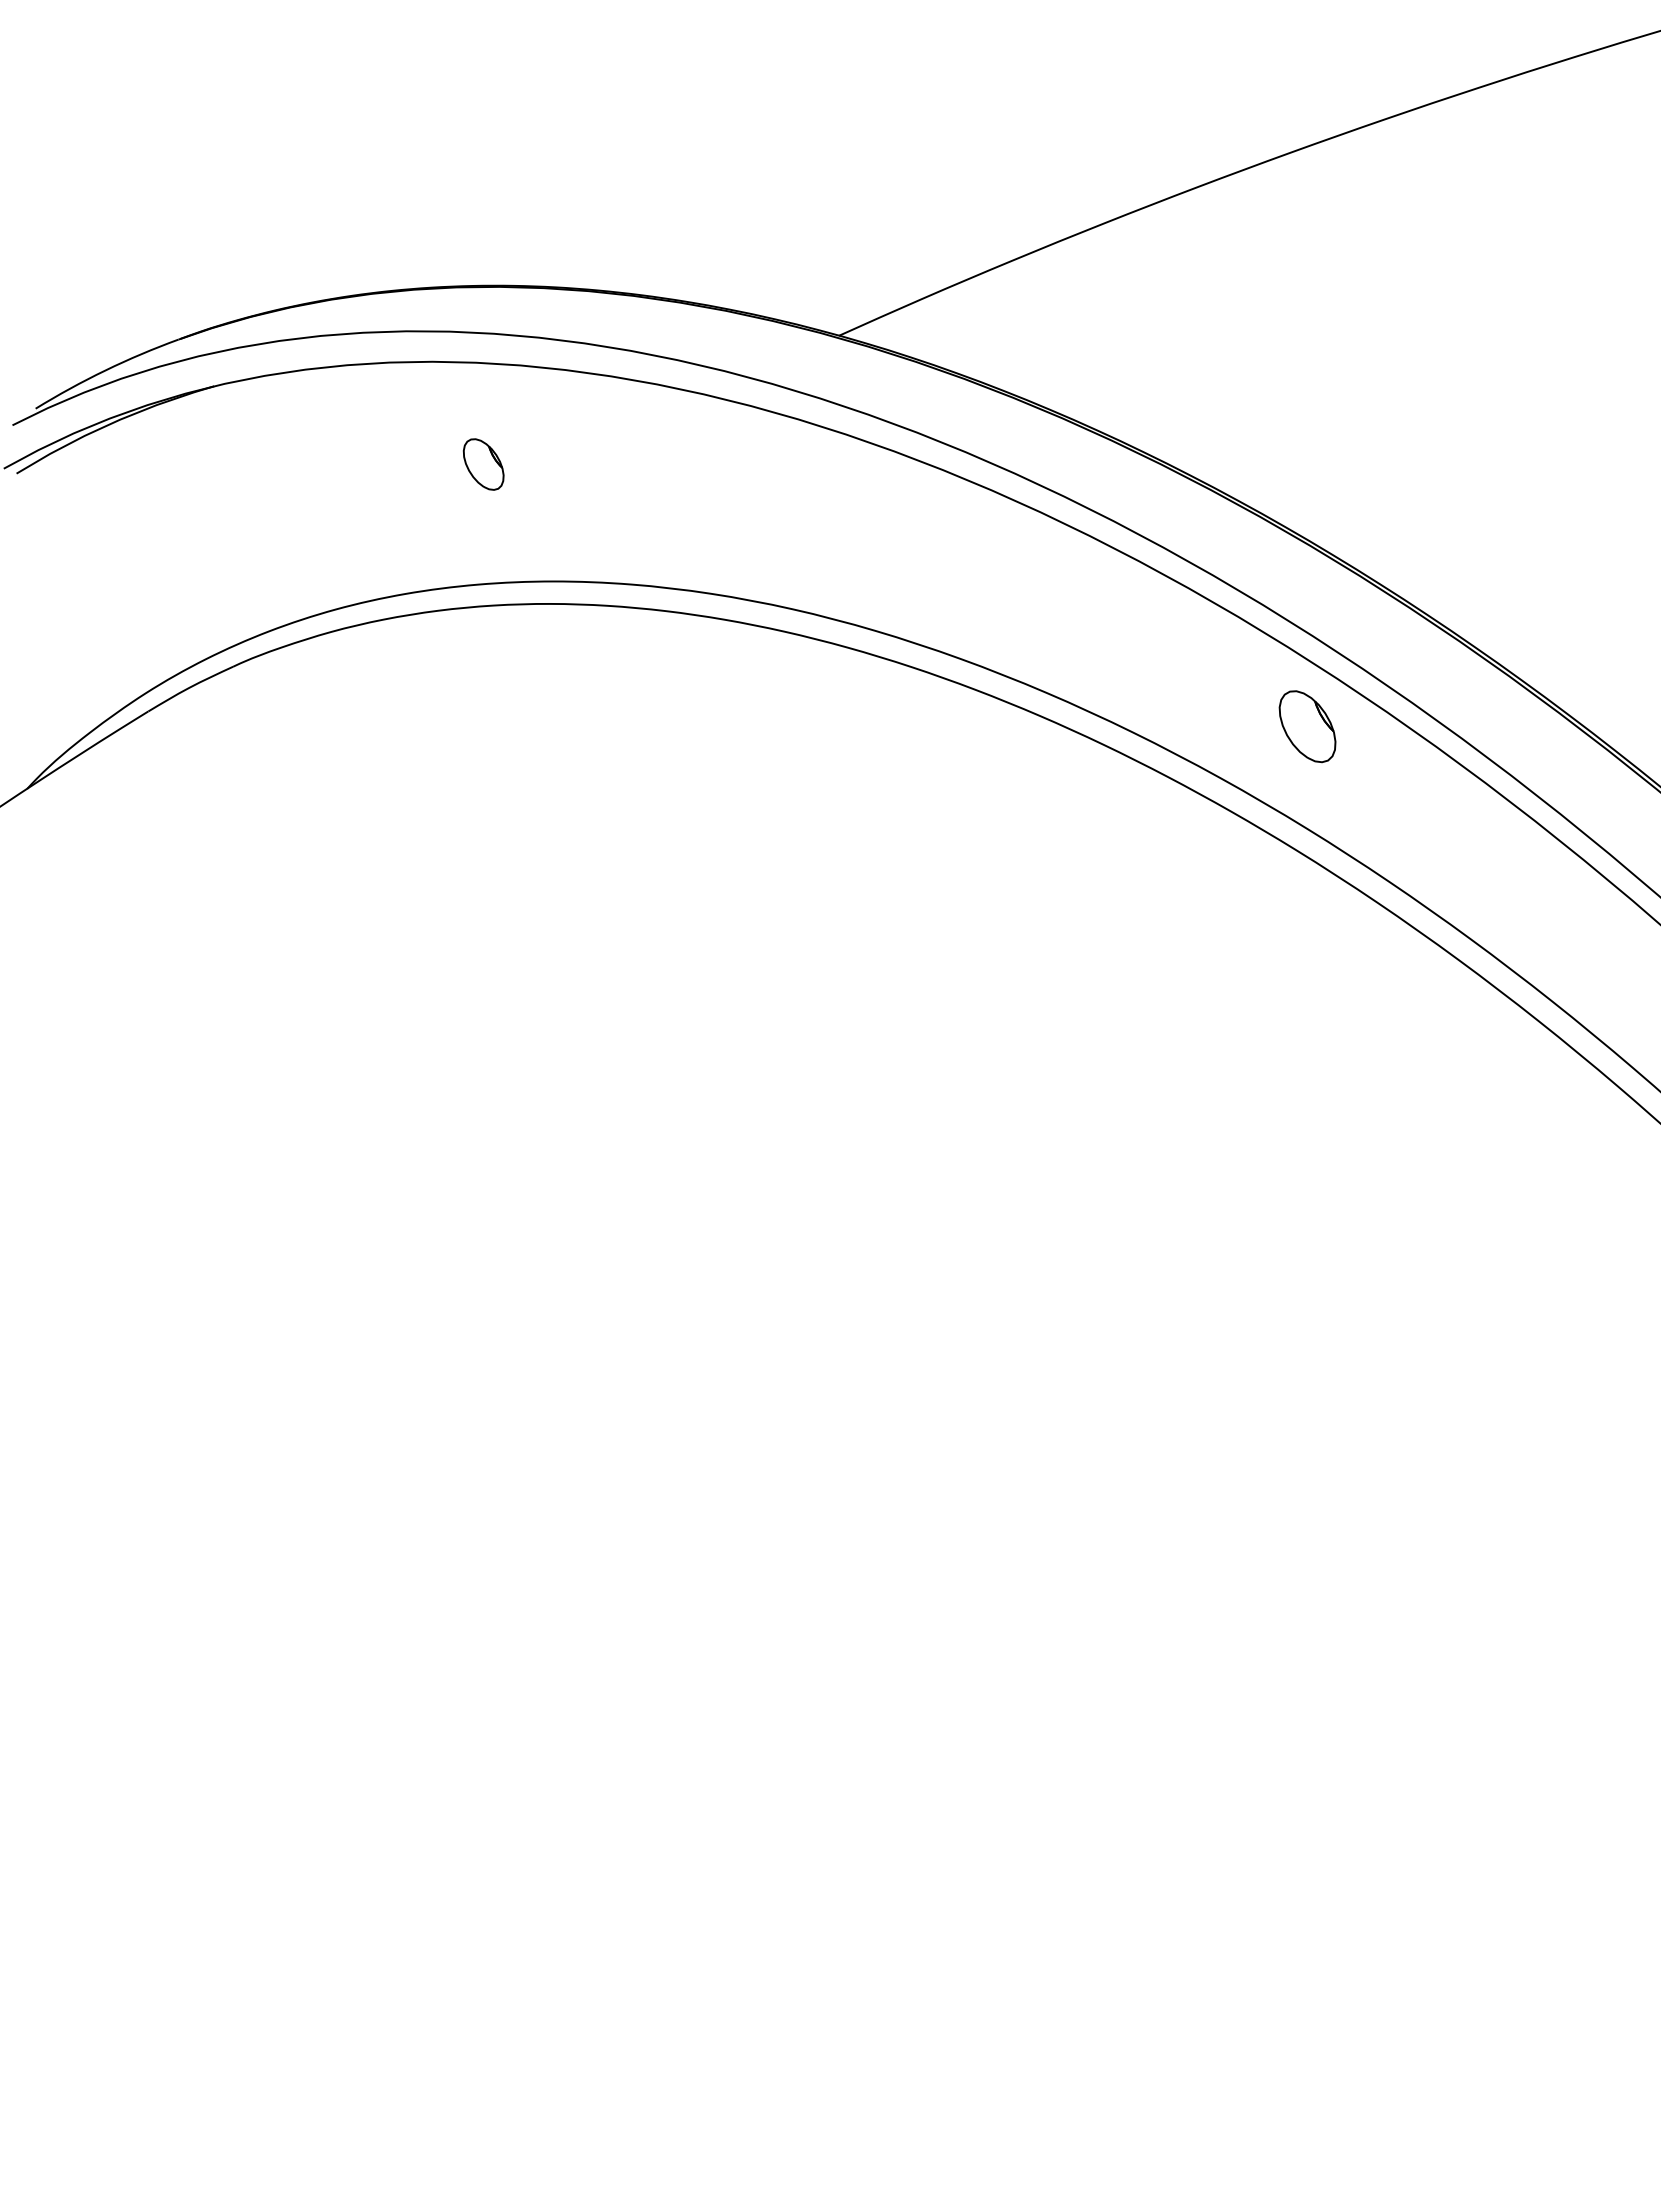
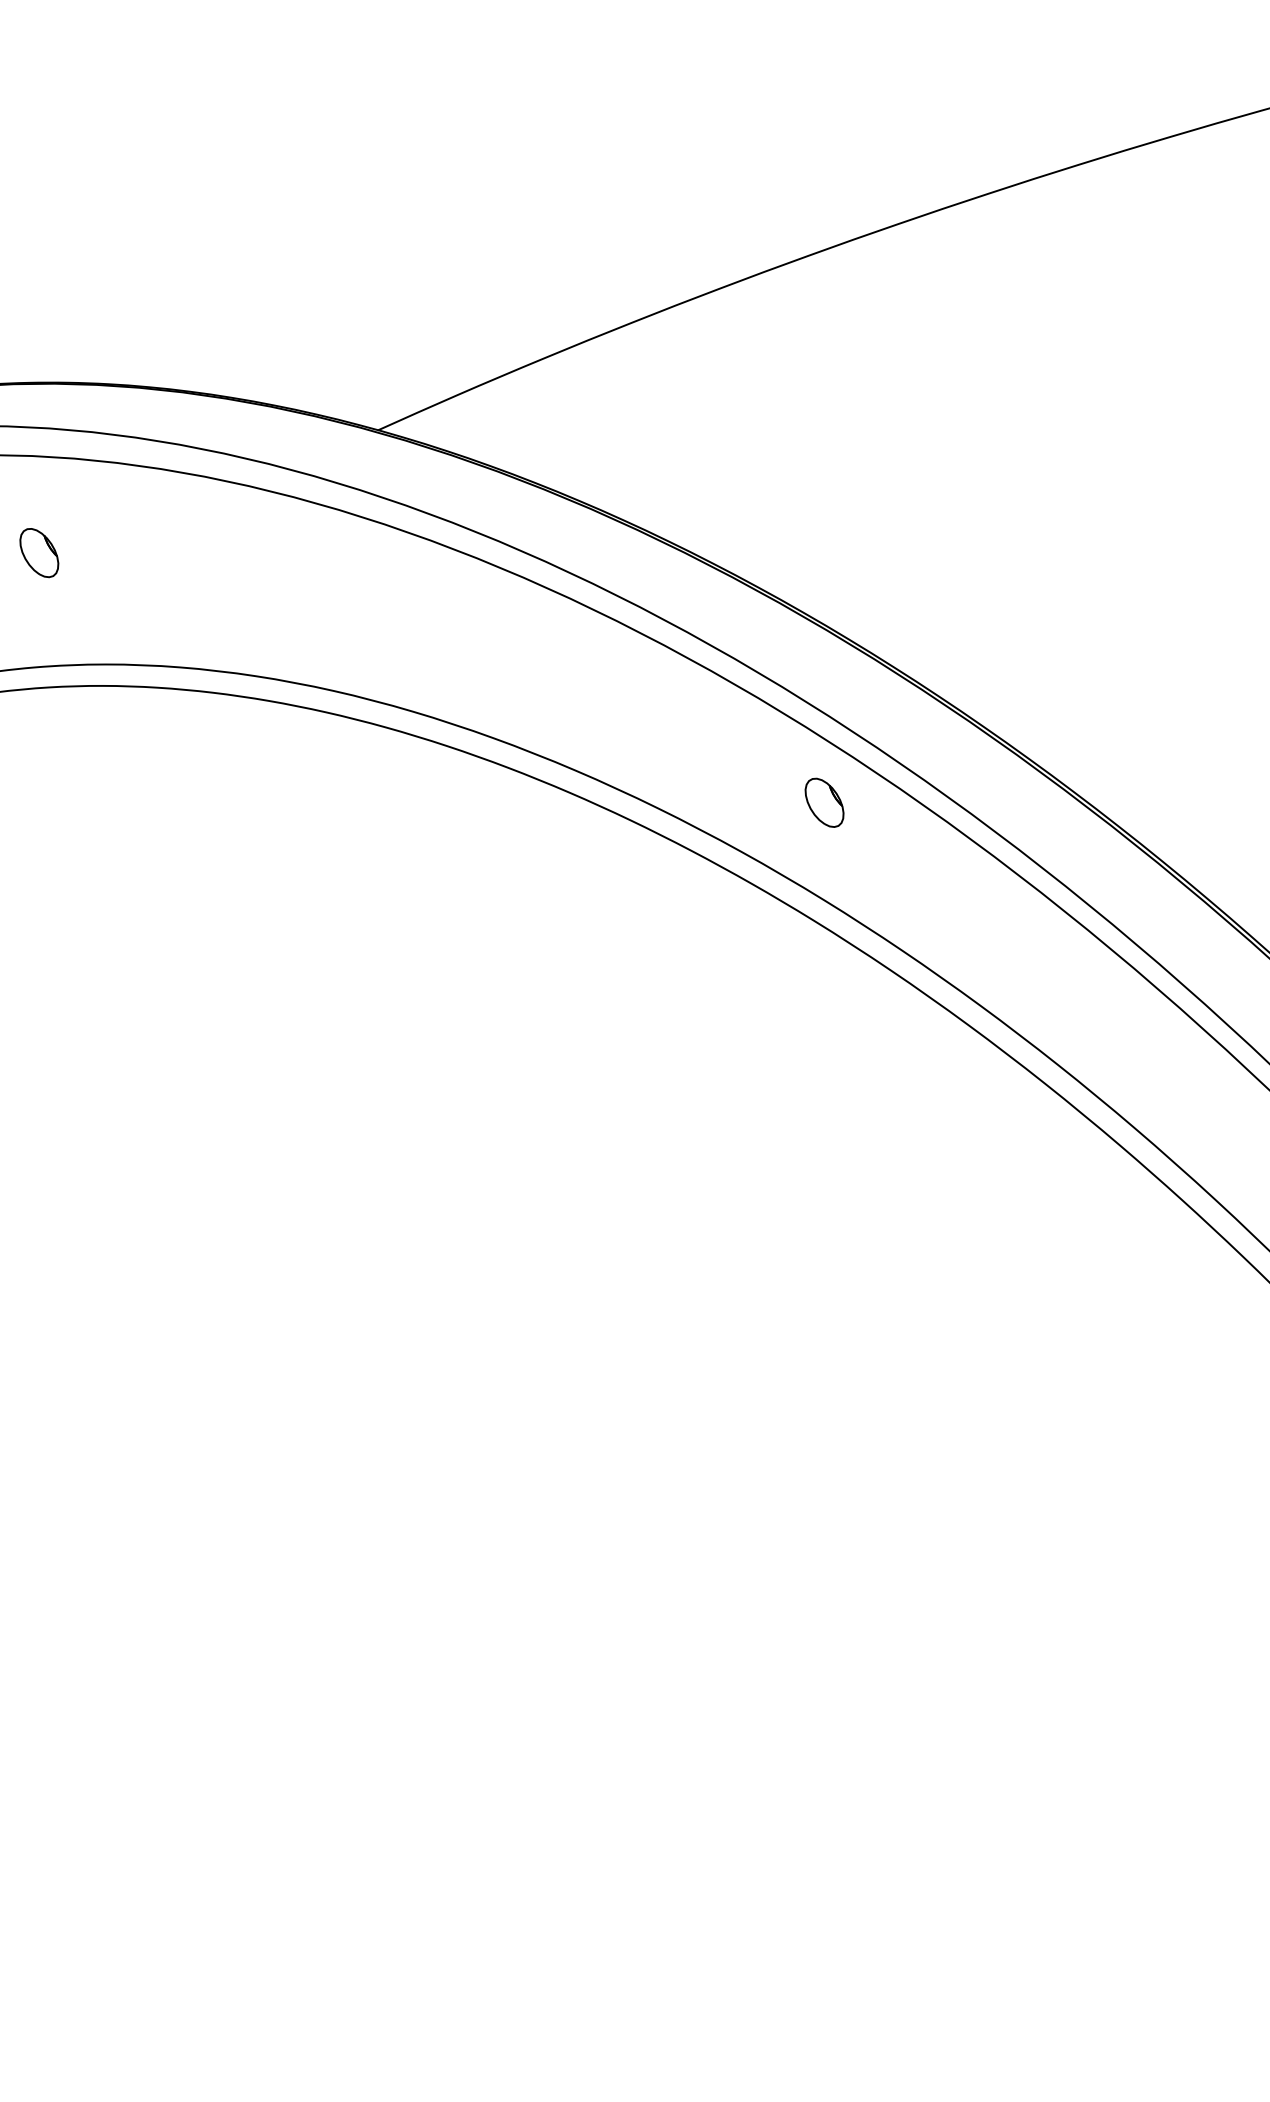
part: (1307, 726) -> (824, 802), size x0.71

